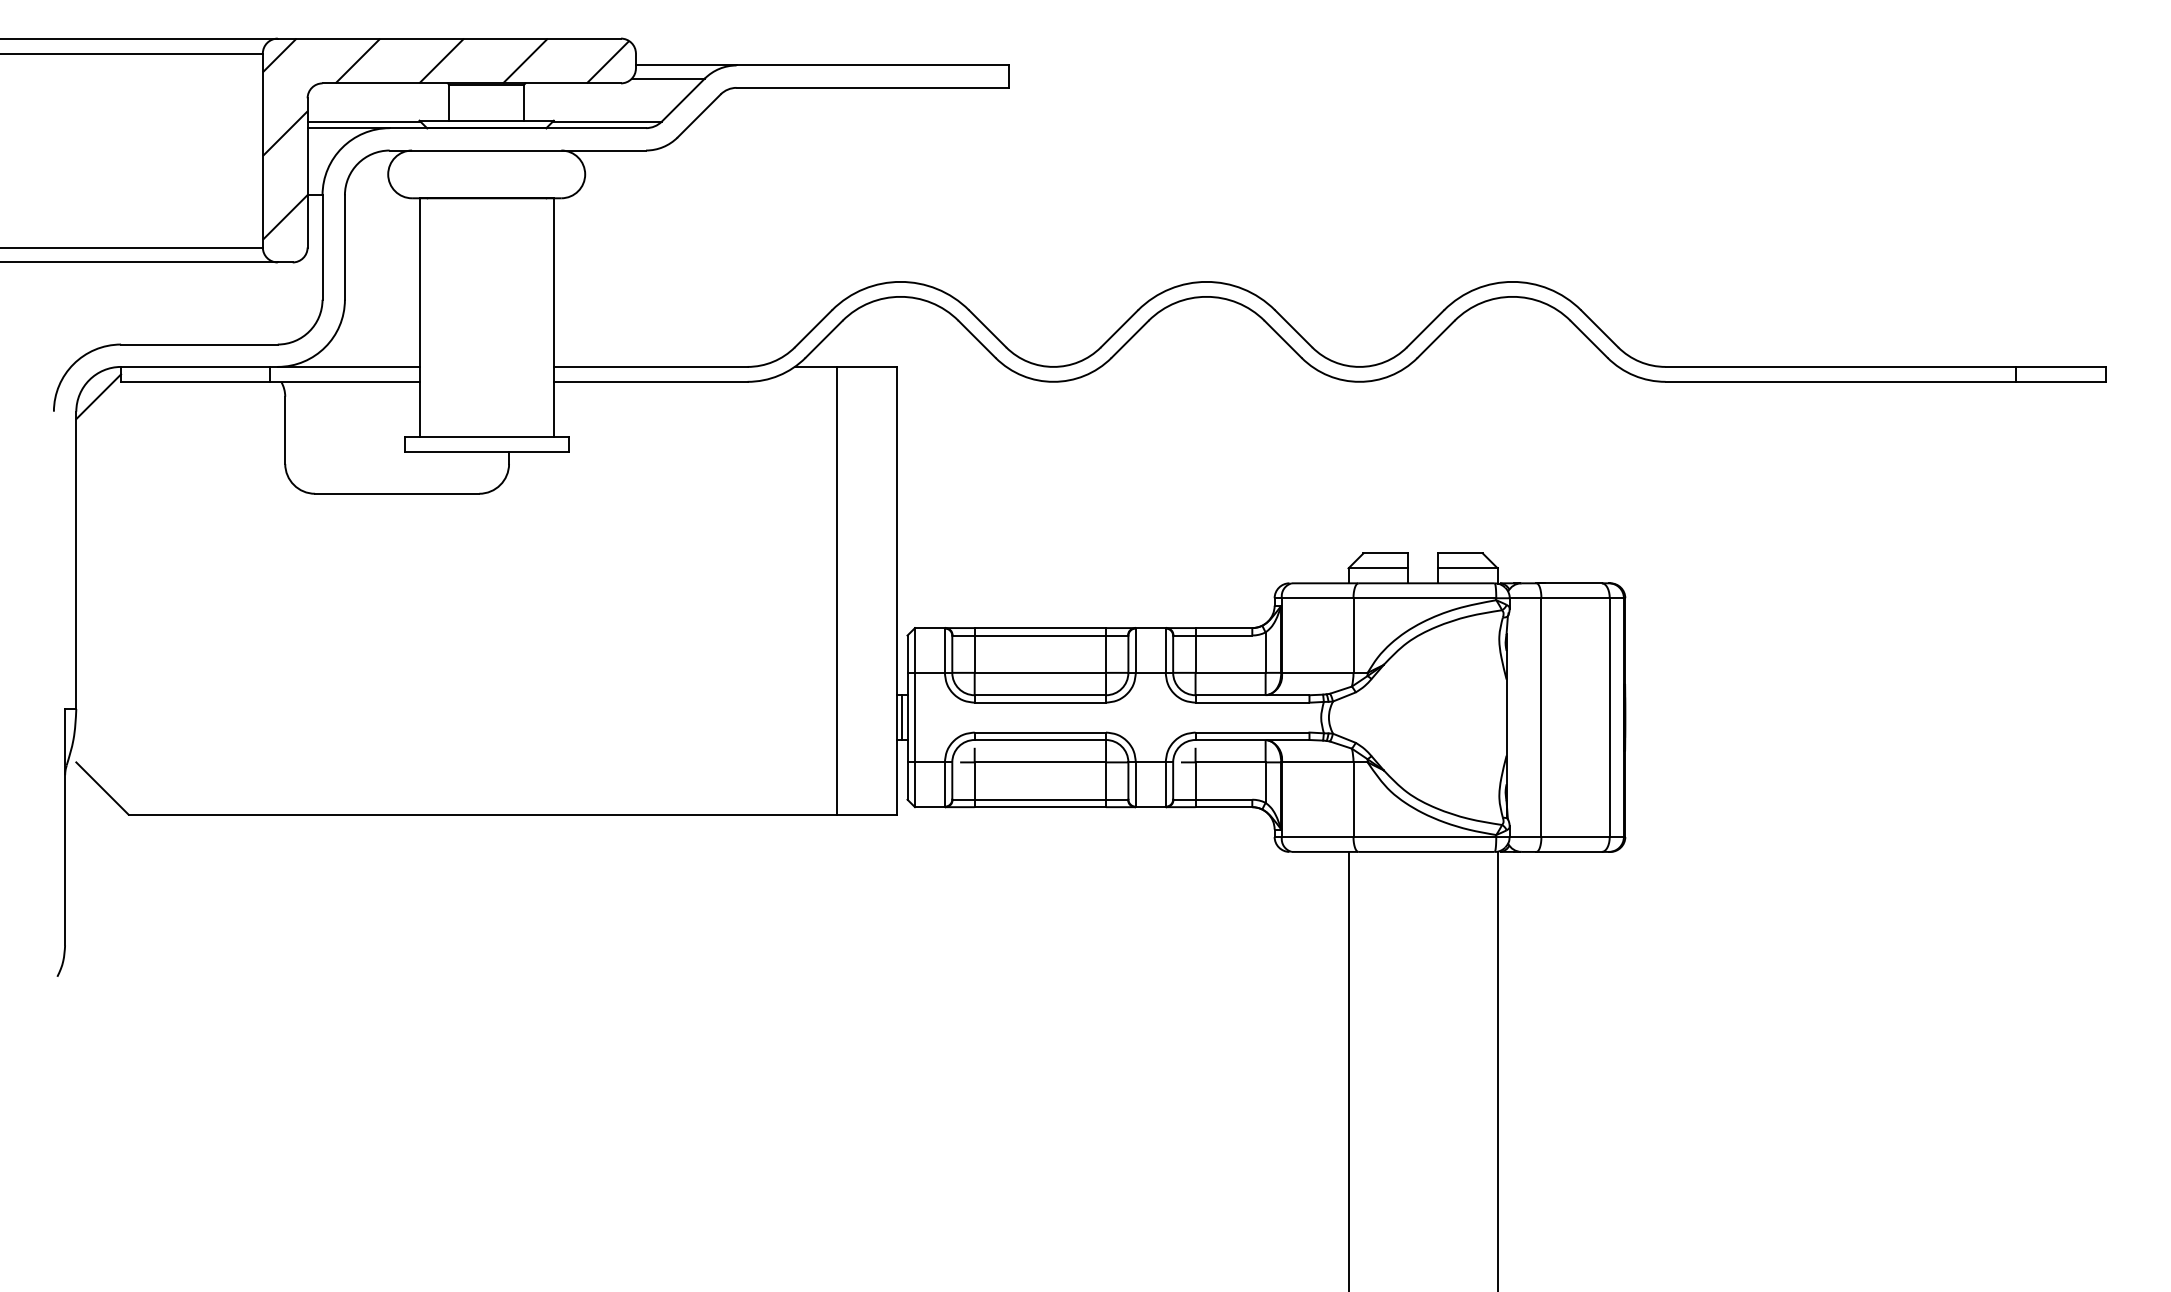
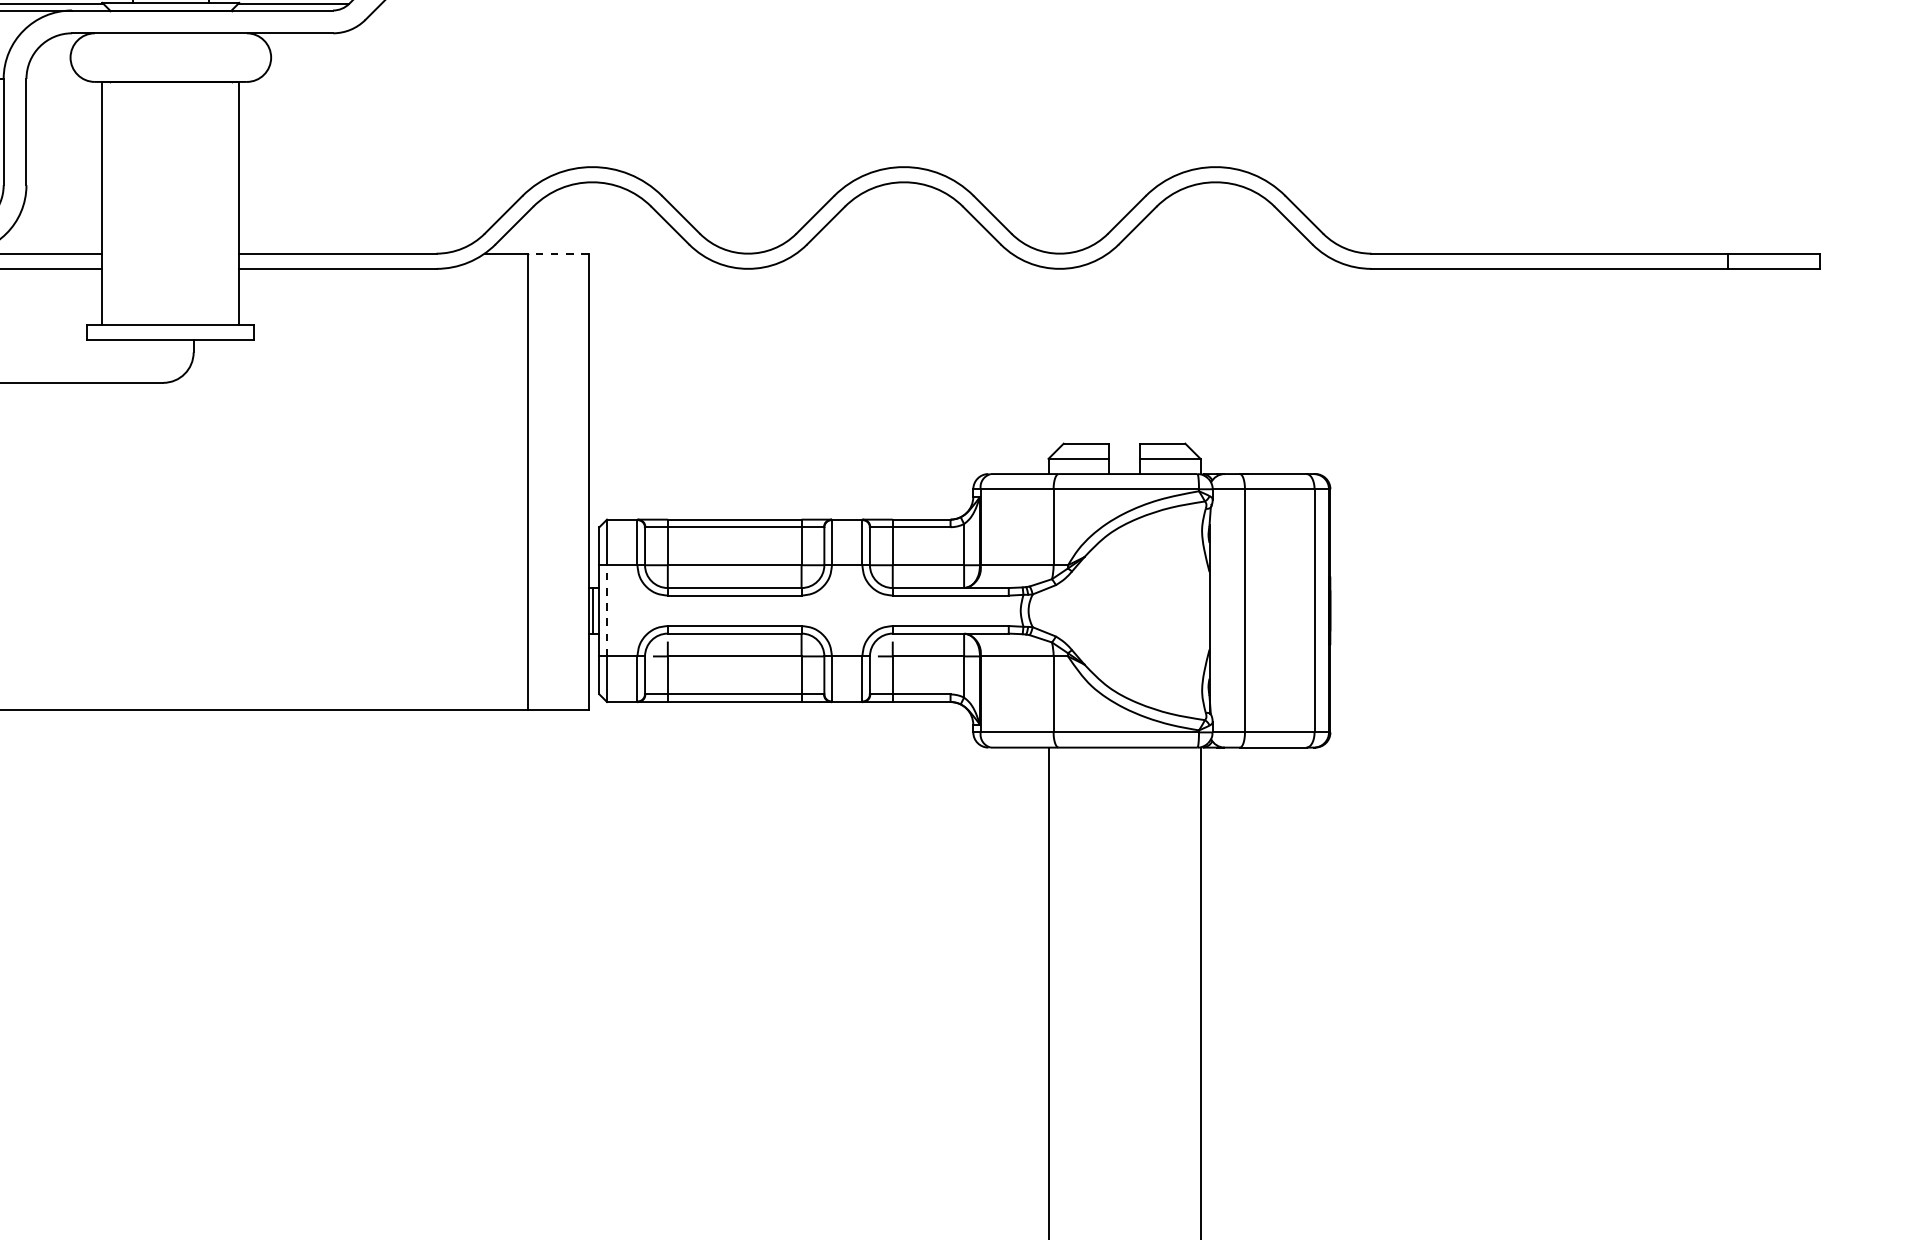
line: (867, 366) -> (558, 253), solid -> dashed
line: (915, 717) -> (607, 610), solid -> dashed

